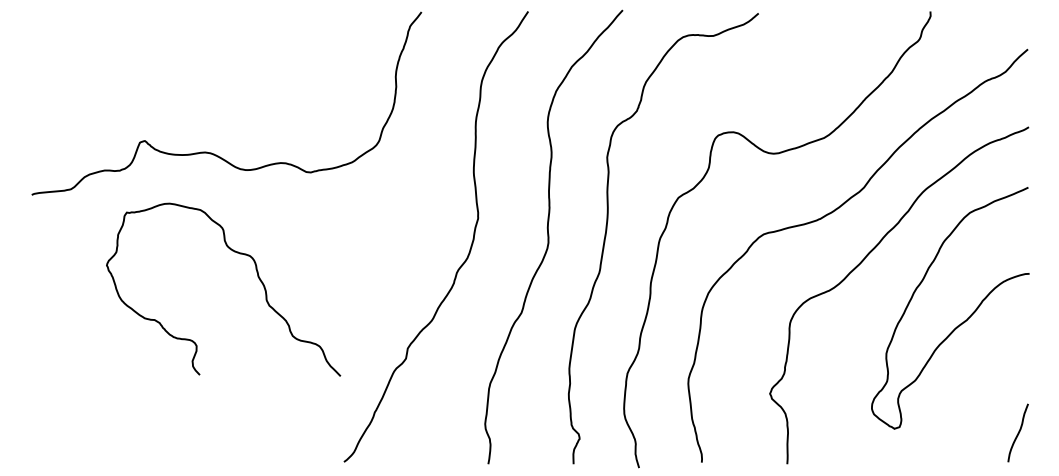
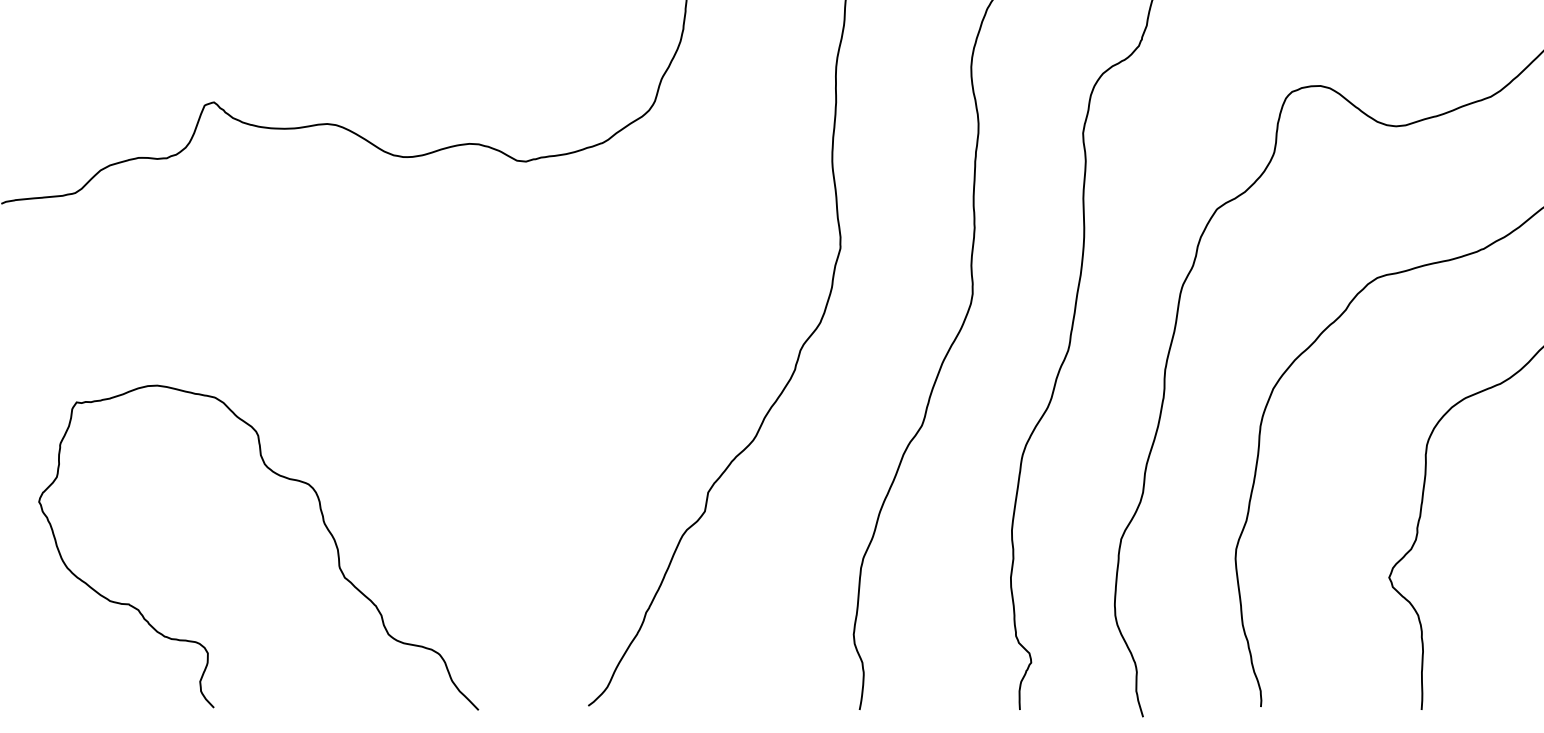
curve: (257, 276) -> (322, 522), moved

